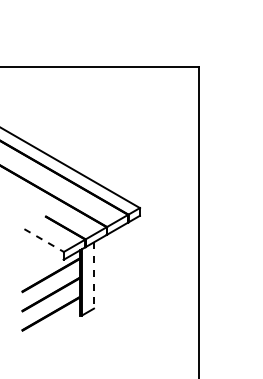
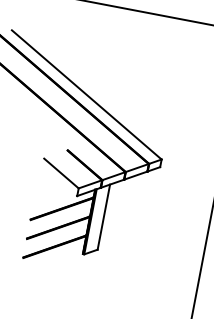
line: (44, 240) -> (61, 173), dashed -> solid
line: (94, 275) -> (104, 217), dashed -> solid

